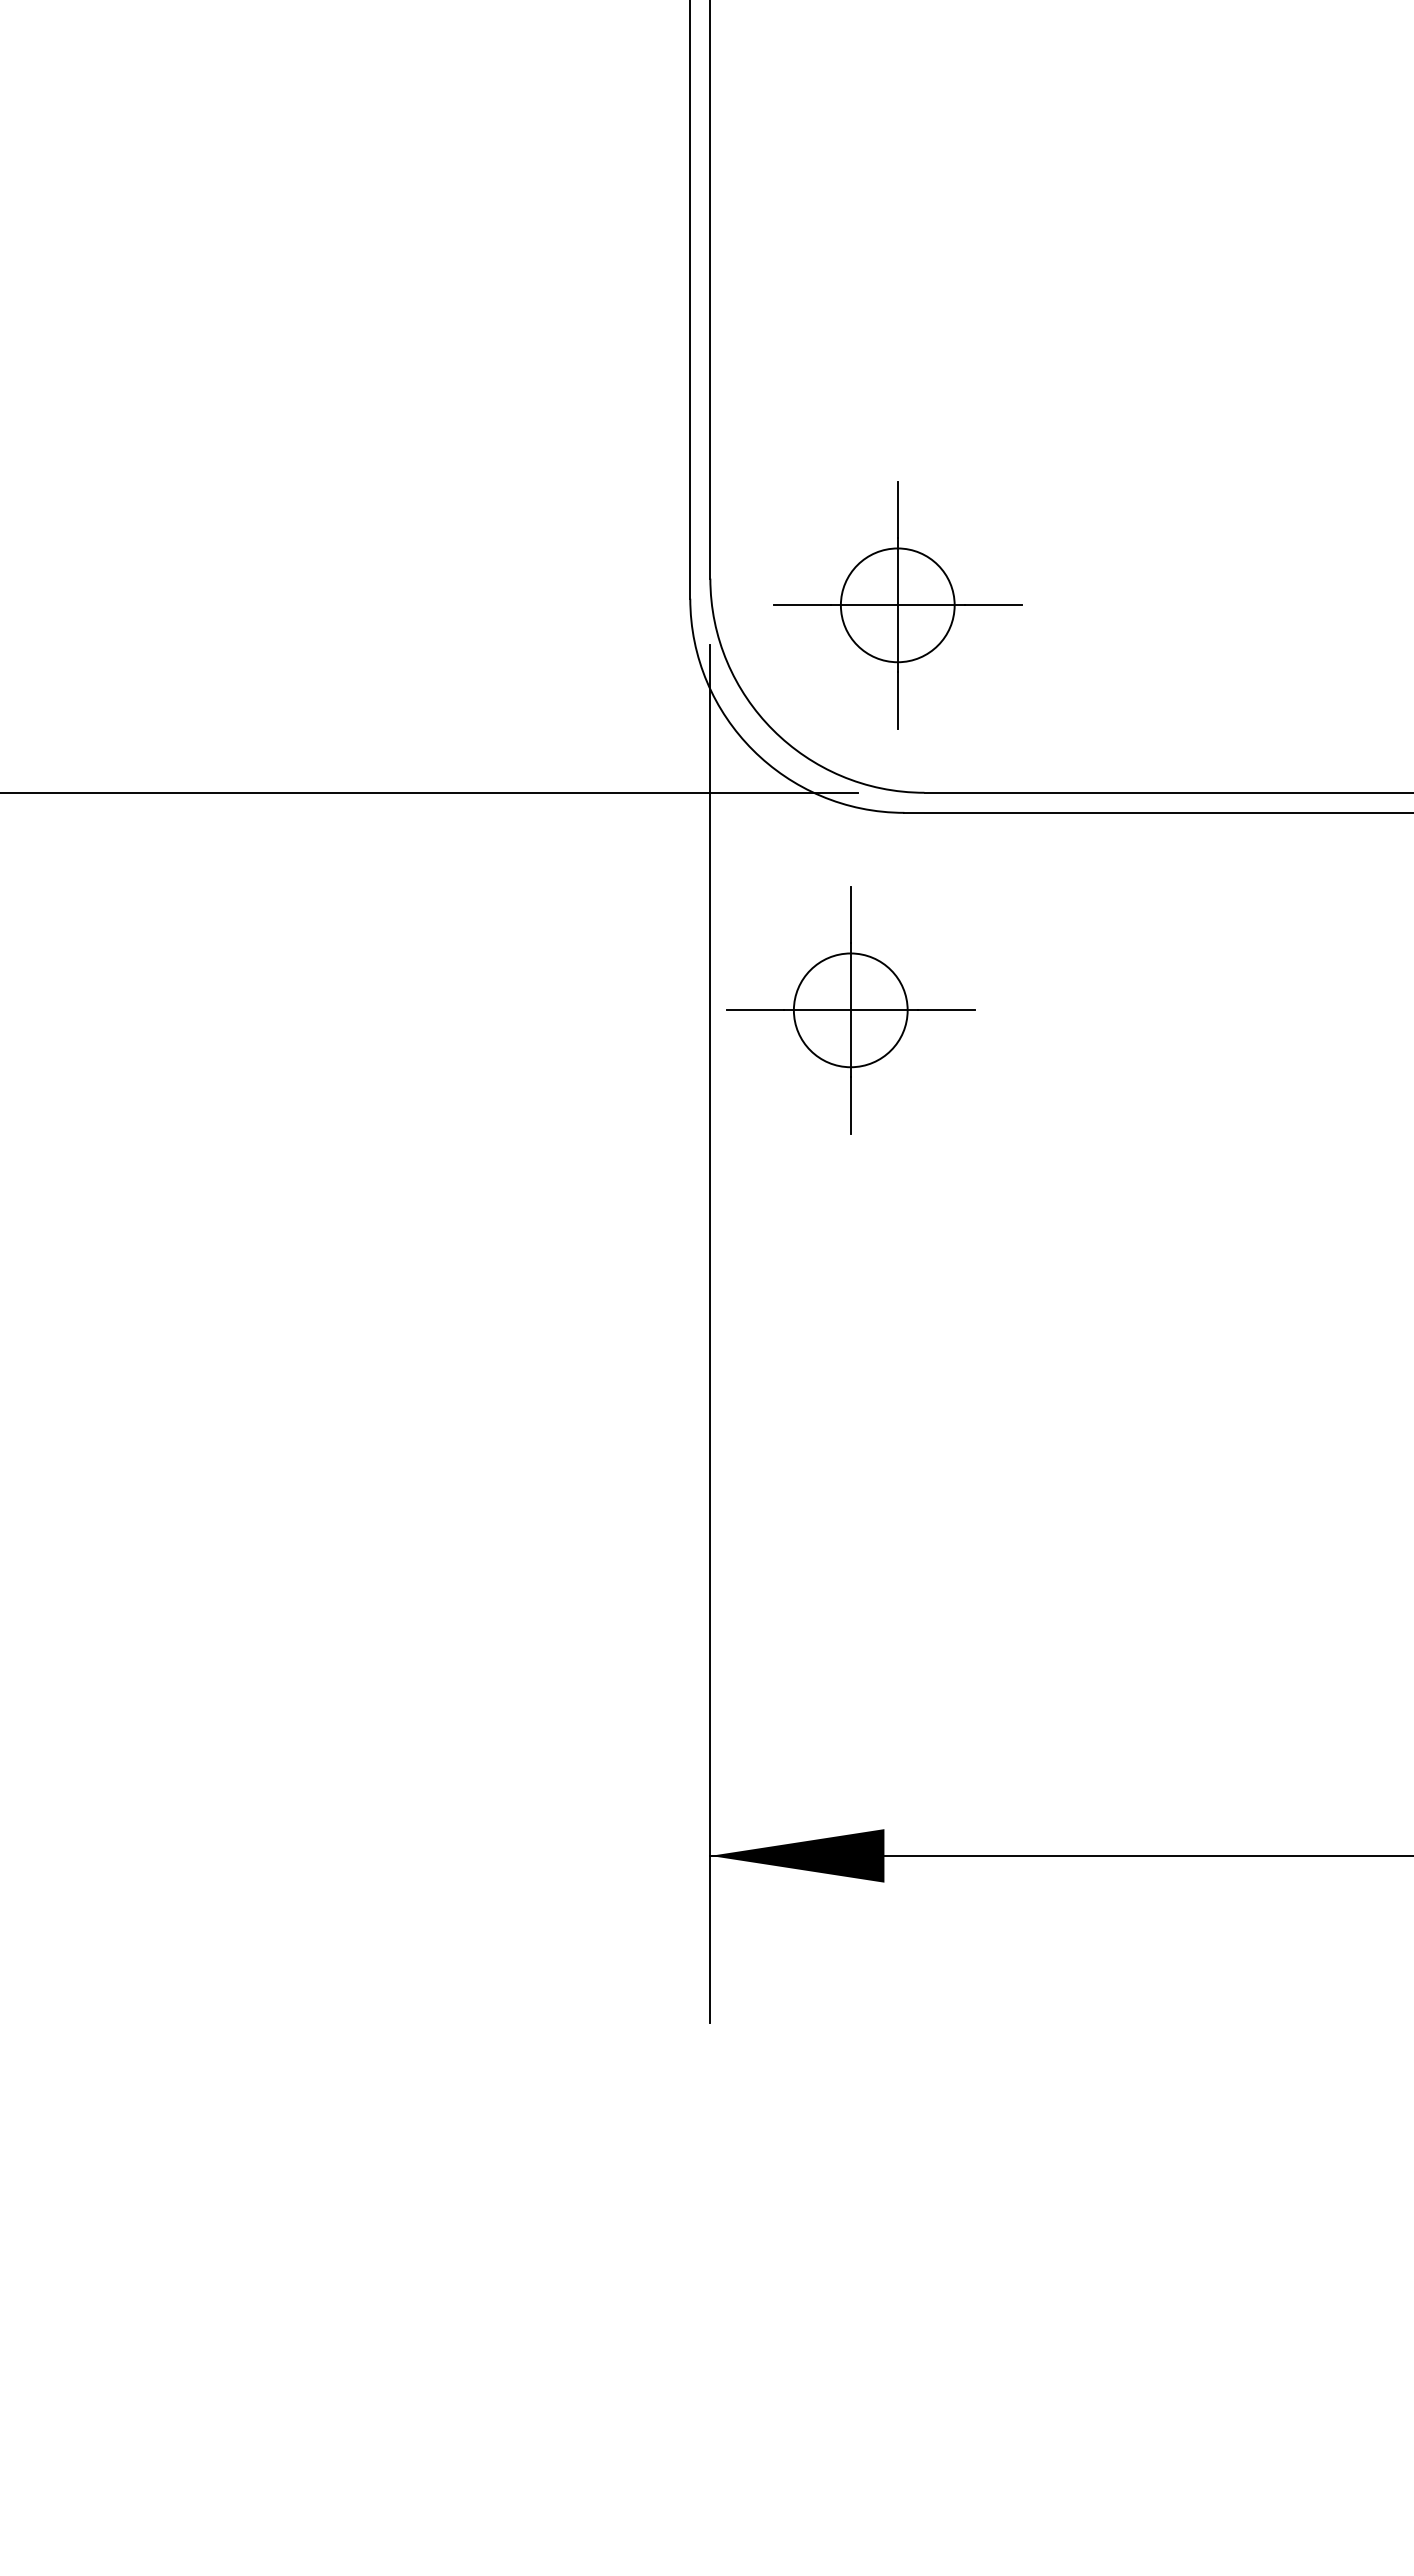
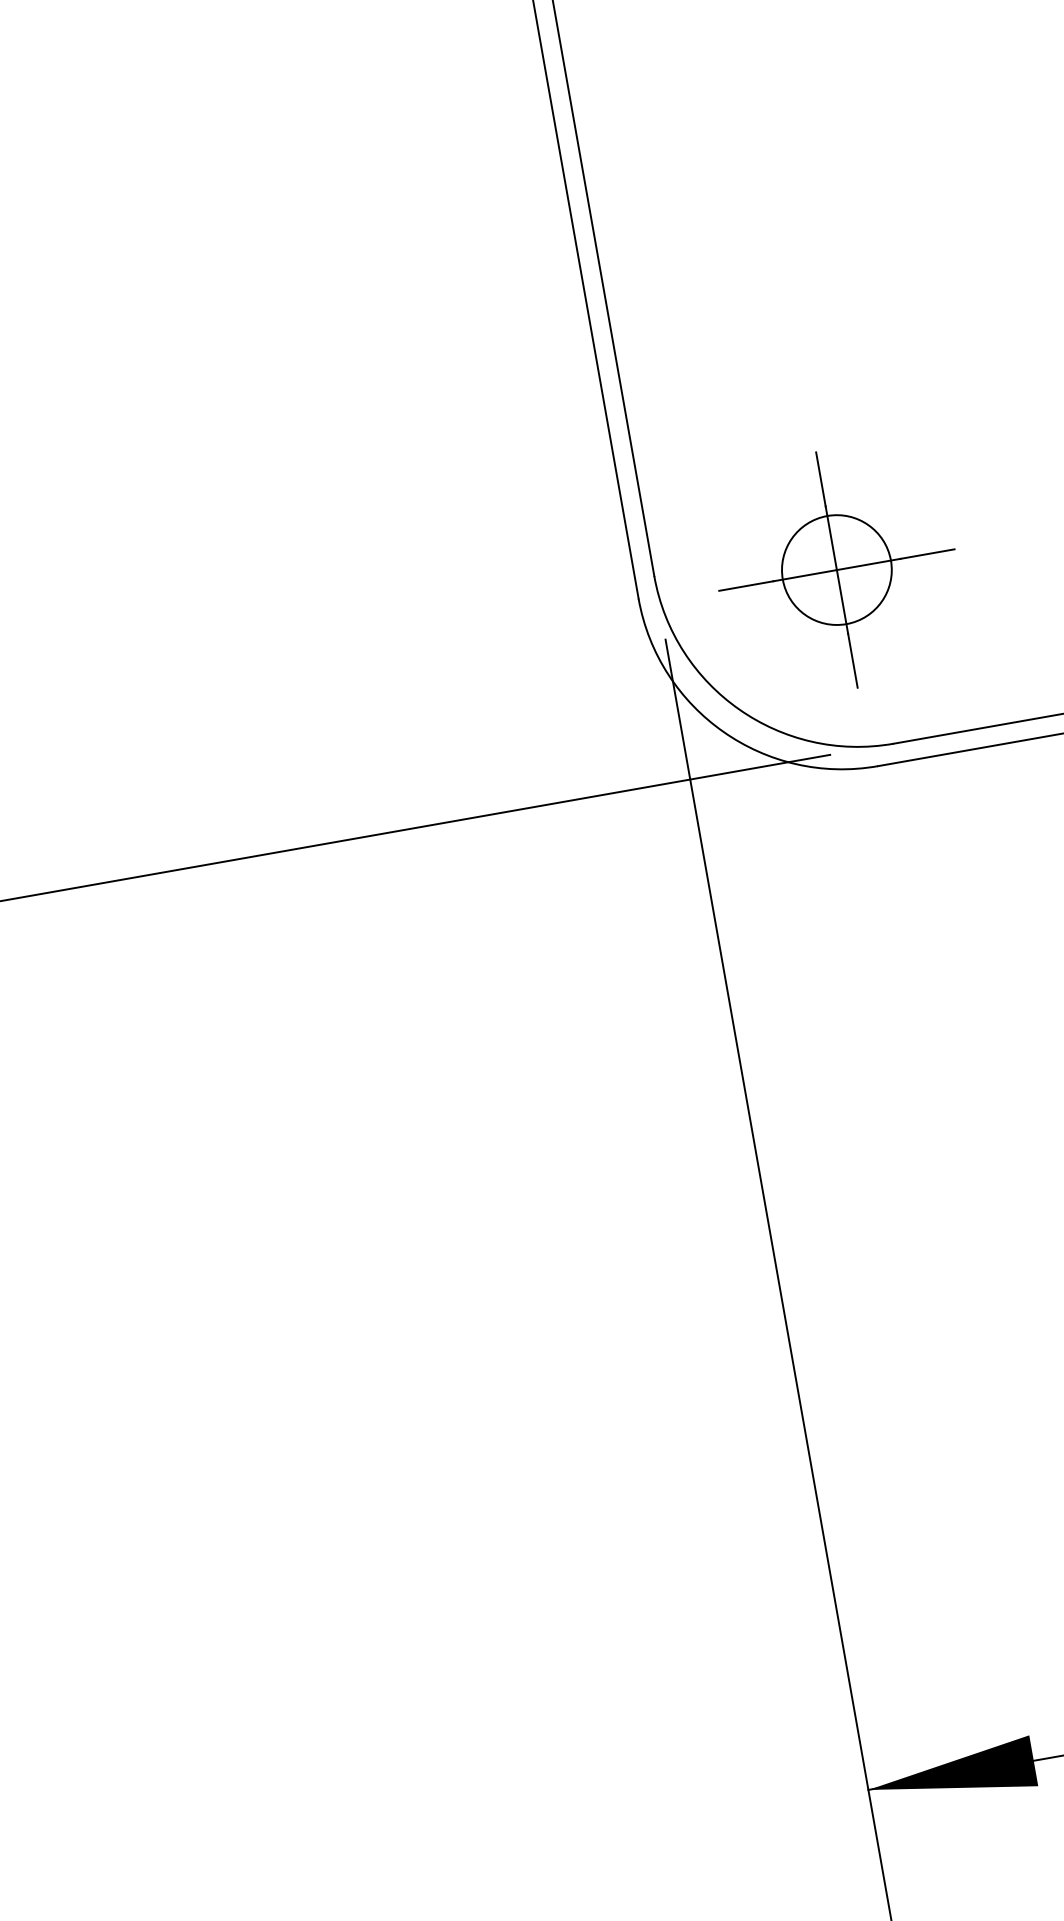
part: (850, 1010) -> (859, 963), removed

